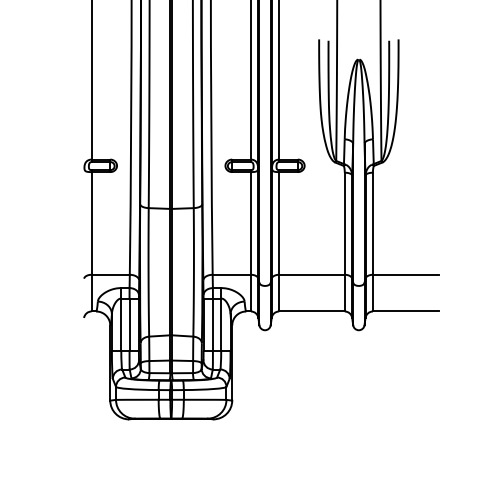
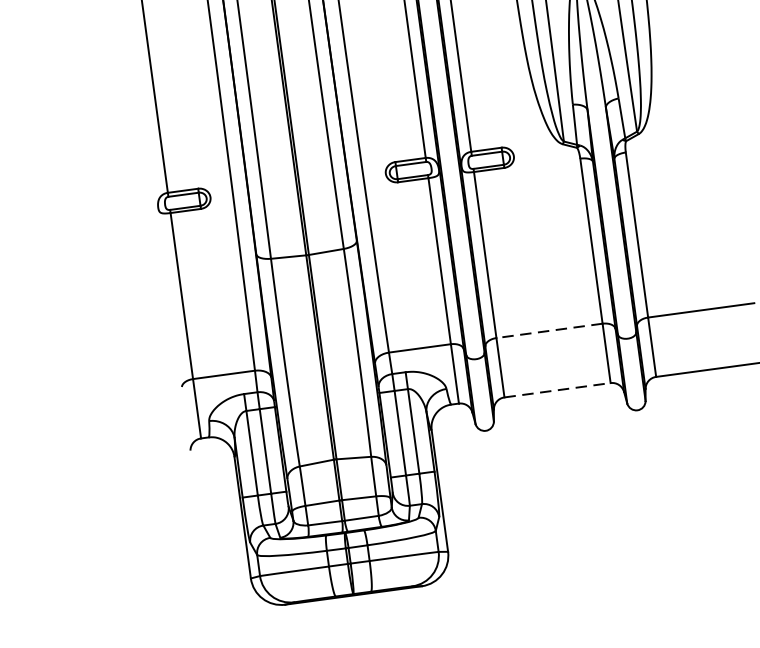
line: (311, 274) -> (548, 330), solid -> dashed
line: (311, 311) -> (556, 390), solid -> dashed

